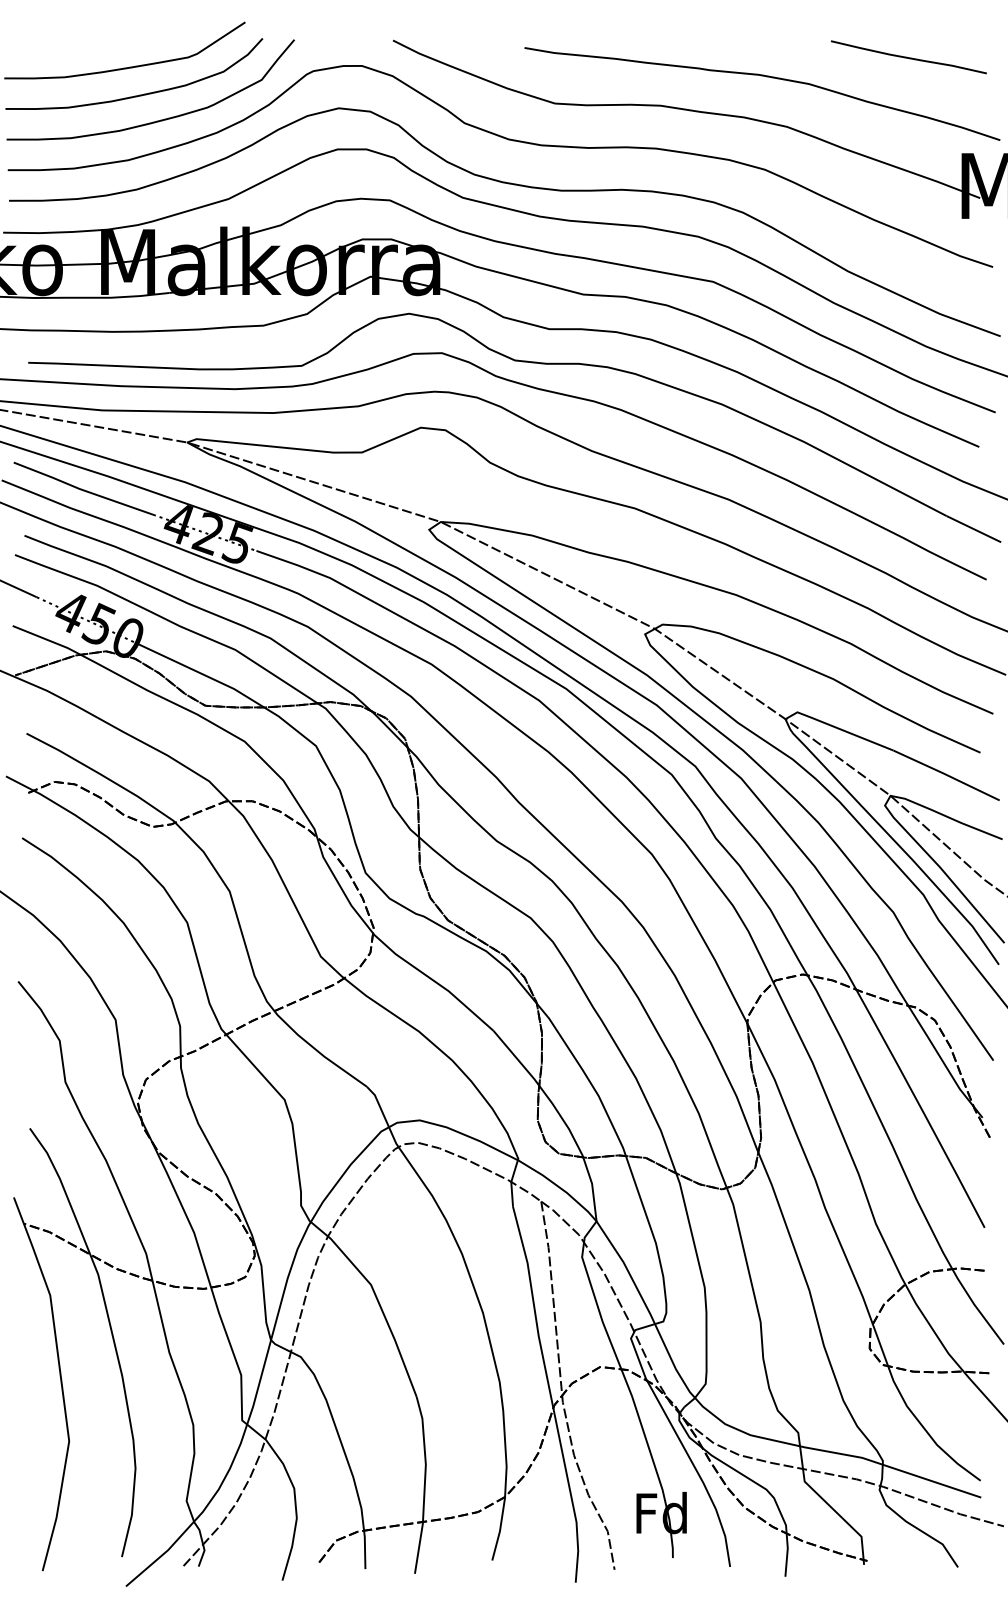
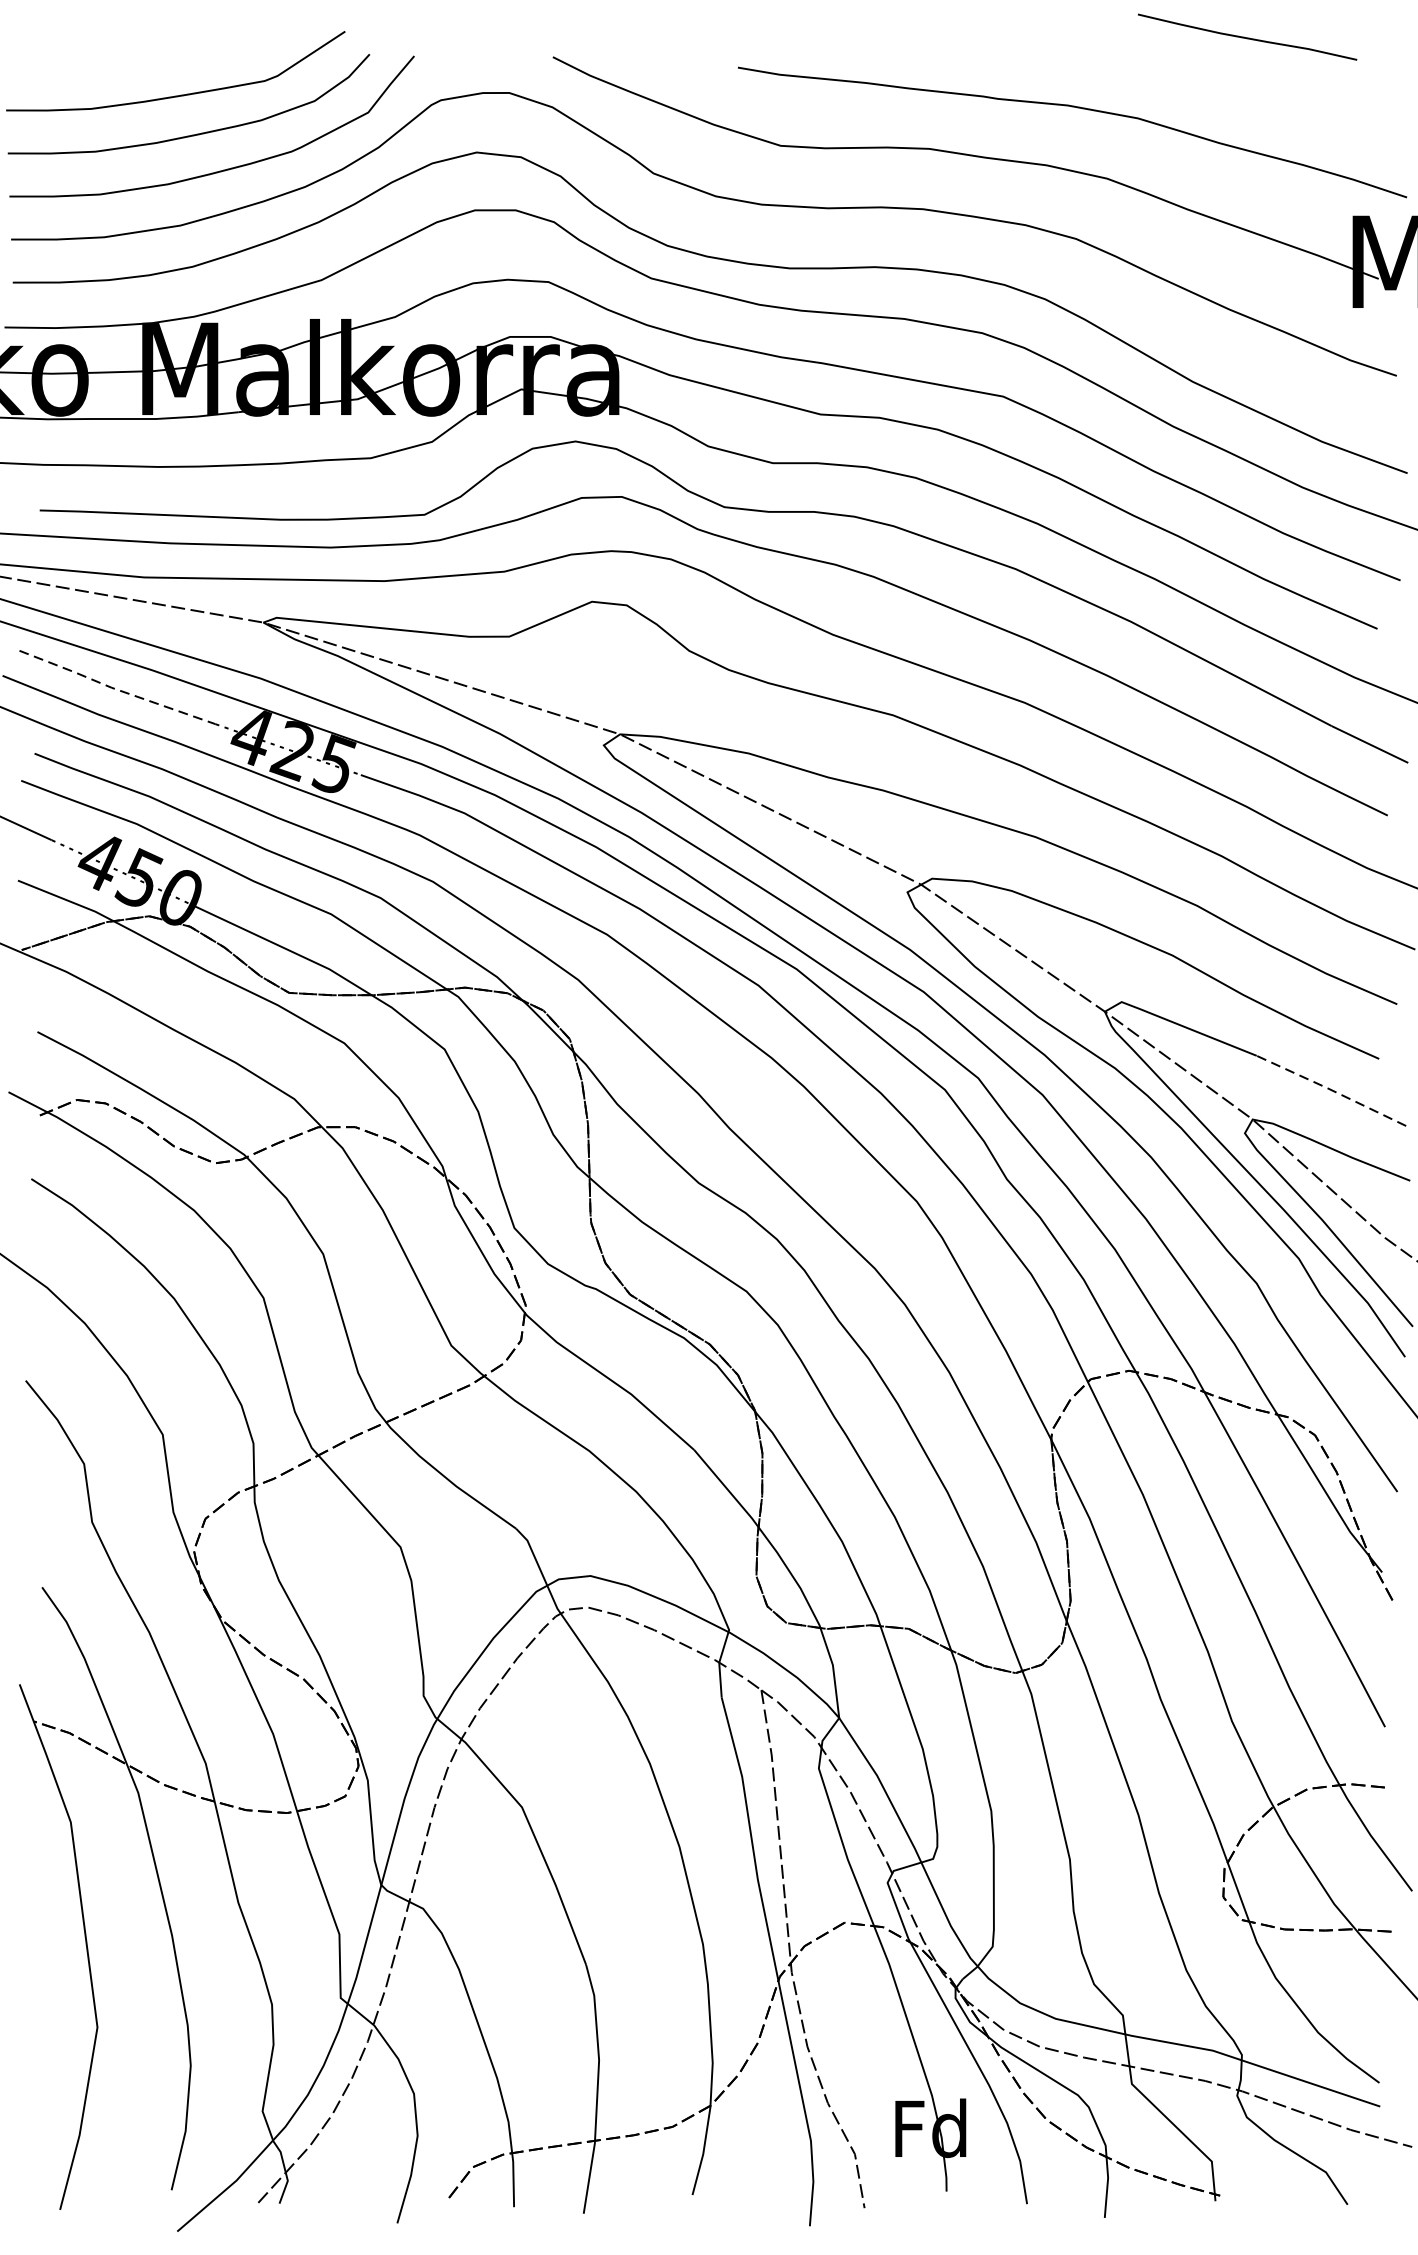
curve: (908, 57) -> (1246, 37), moved
line: (81, 489) -> (114, 688), solid -> dashed
line: (945, 774) -> (1329, 1089), solid -> dashed

